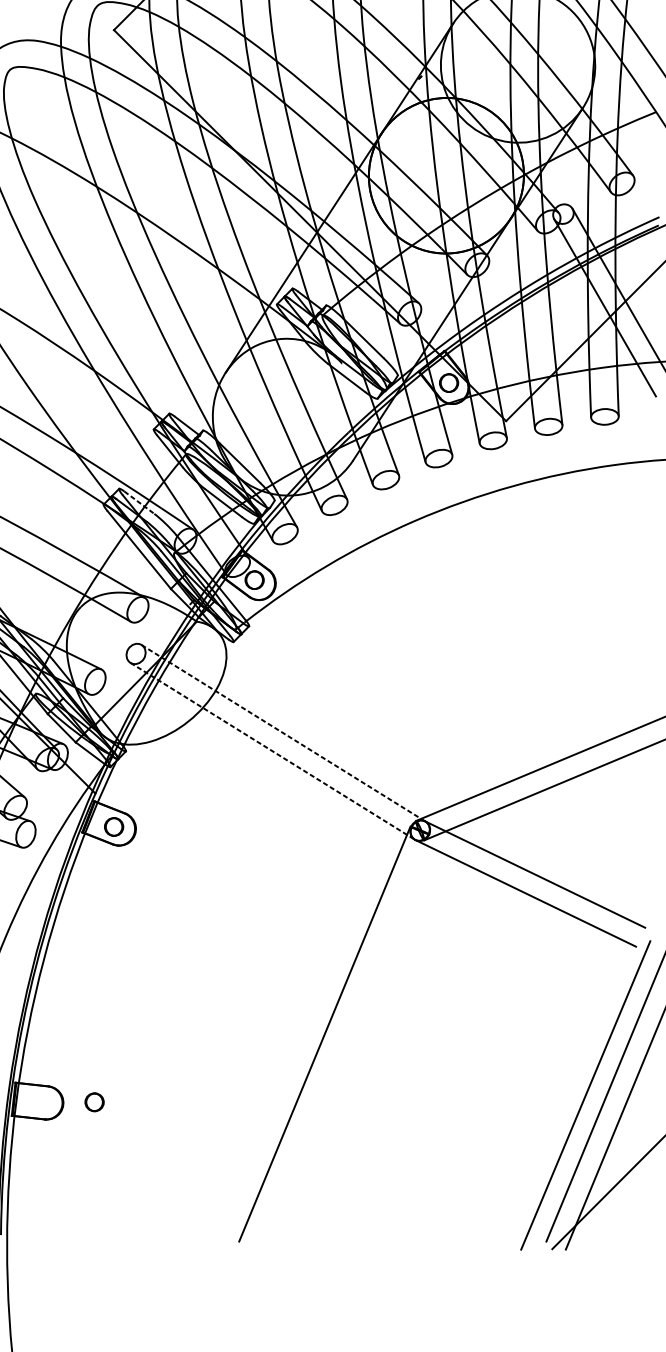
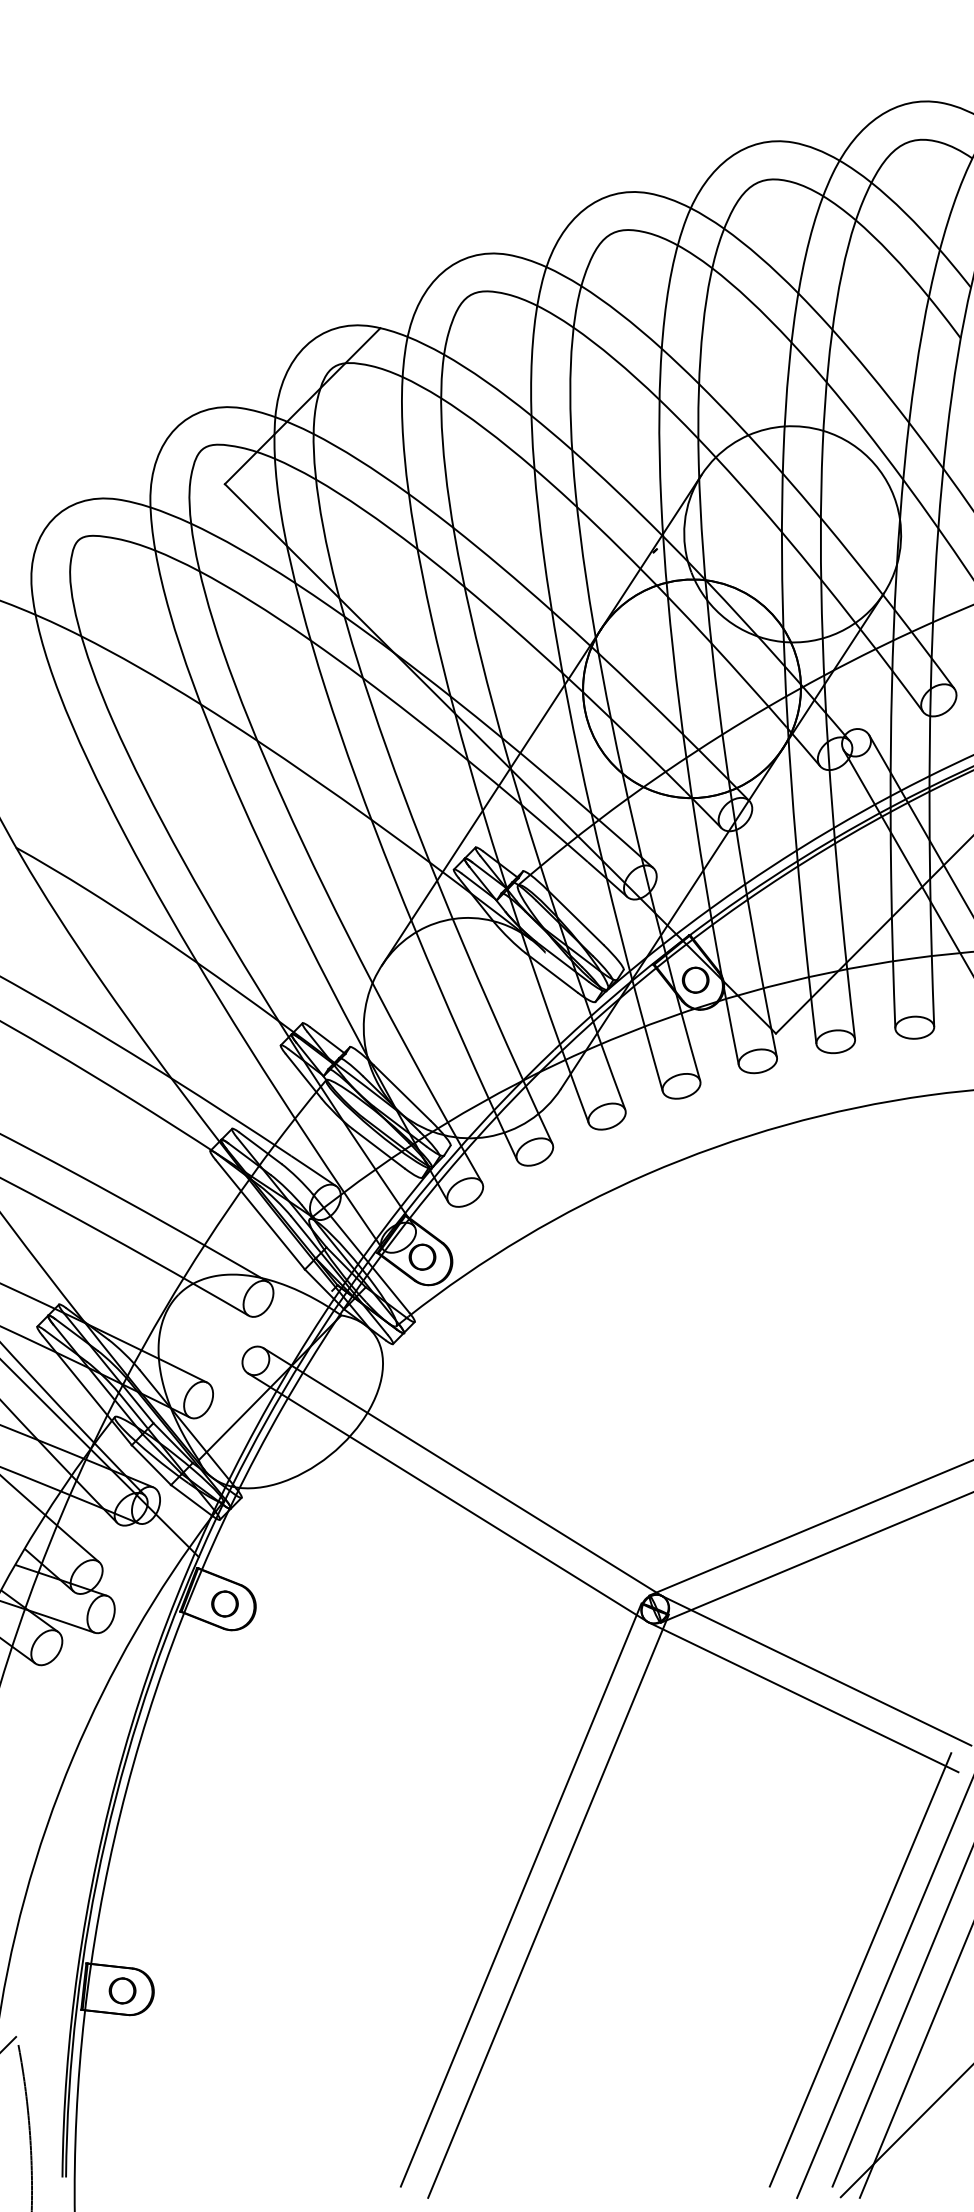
line: (139, 502) -> (260, 1148), dashed -> solid
line: (283, 733) -> (463, 1472), dashed -> solid
line: (273, 751) -> (448, 1497), dashed -> solid
line: (344, 1041) -> (548, 1905), added
line: (566, 1087) -> (860, 1969), added
part: (94, 1102) -> (122, 1990), moved

